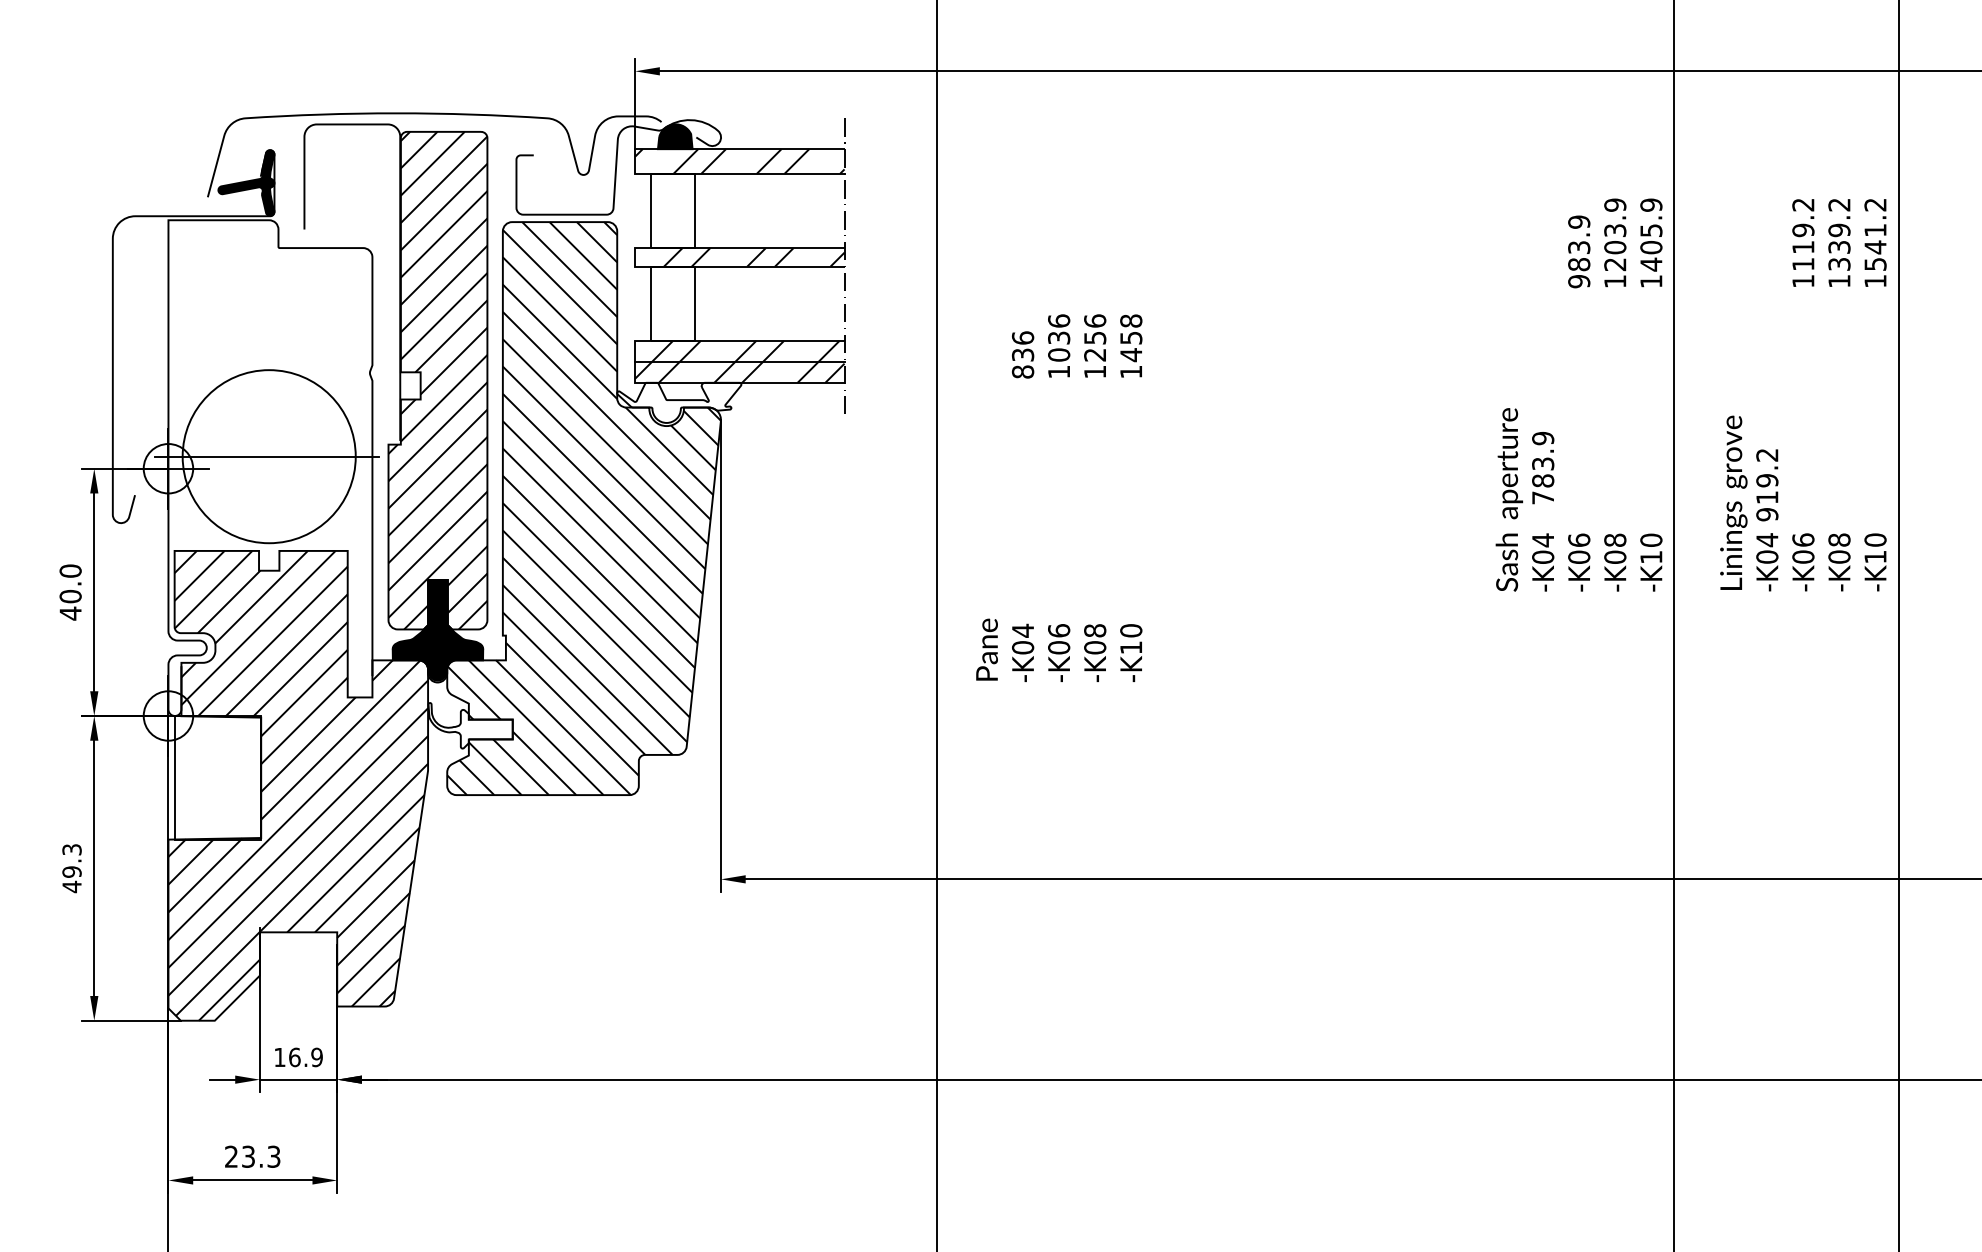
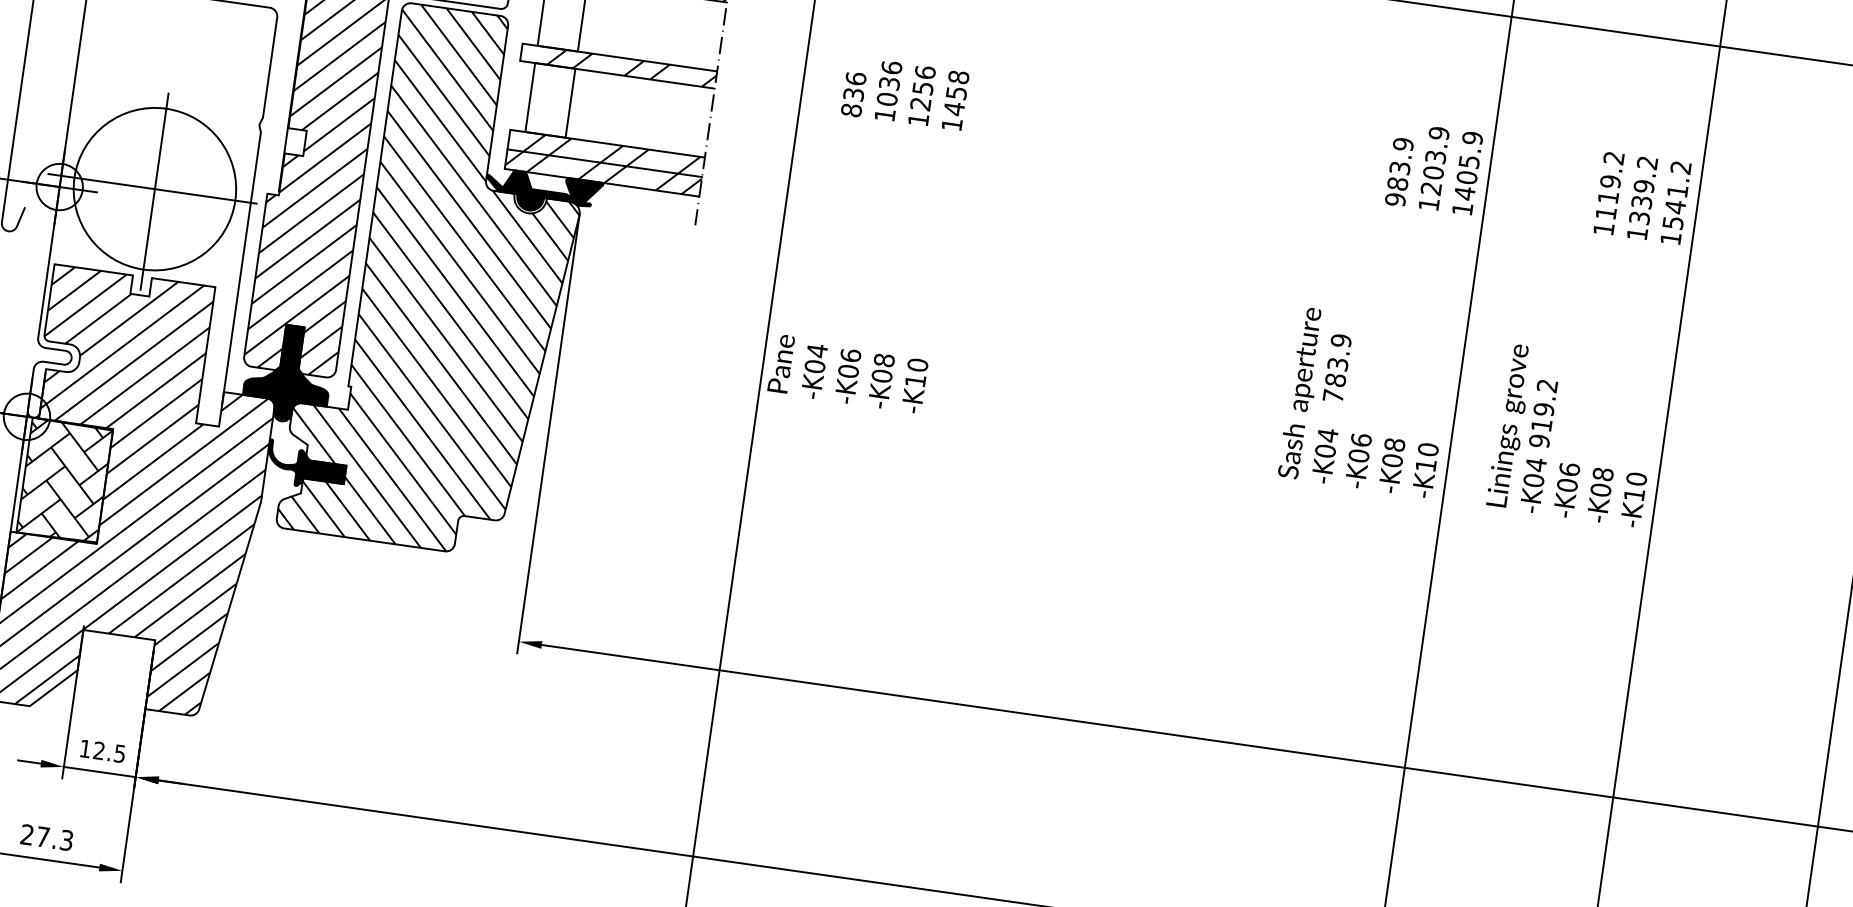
fill: (679, 402) -> (543, 193), added
line: (269, 458) -> (154, 190), added
text: (1059, 497) -> (868, 231), moved
fill: (470, 725) -> (306, 465), added
hatch: (217, 777) -> (64, 480), added
text: (305, 1057) -> (109, 752), 16.9 -> 12.5
text: (248, 1156) -> (43, 836), 23.3 -> 27.3

